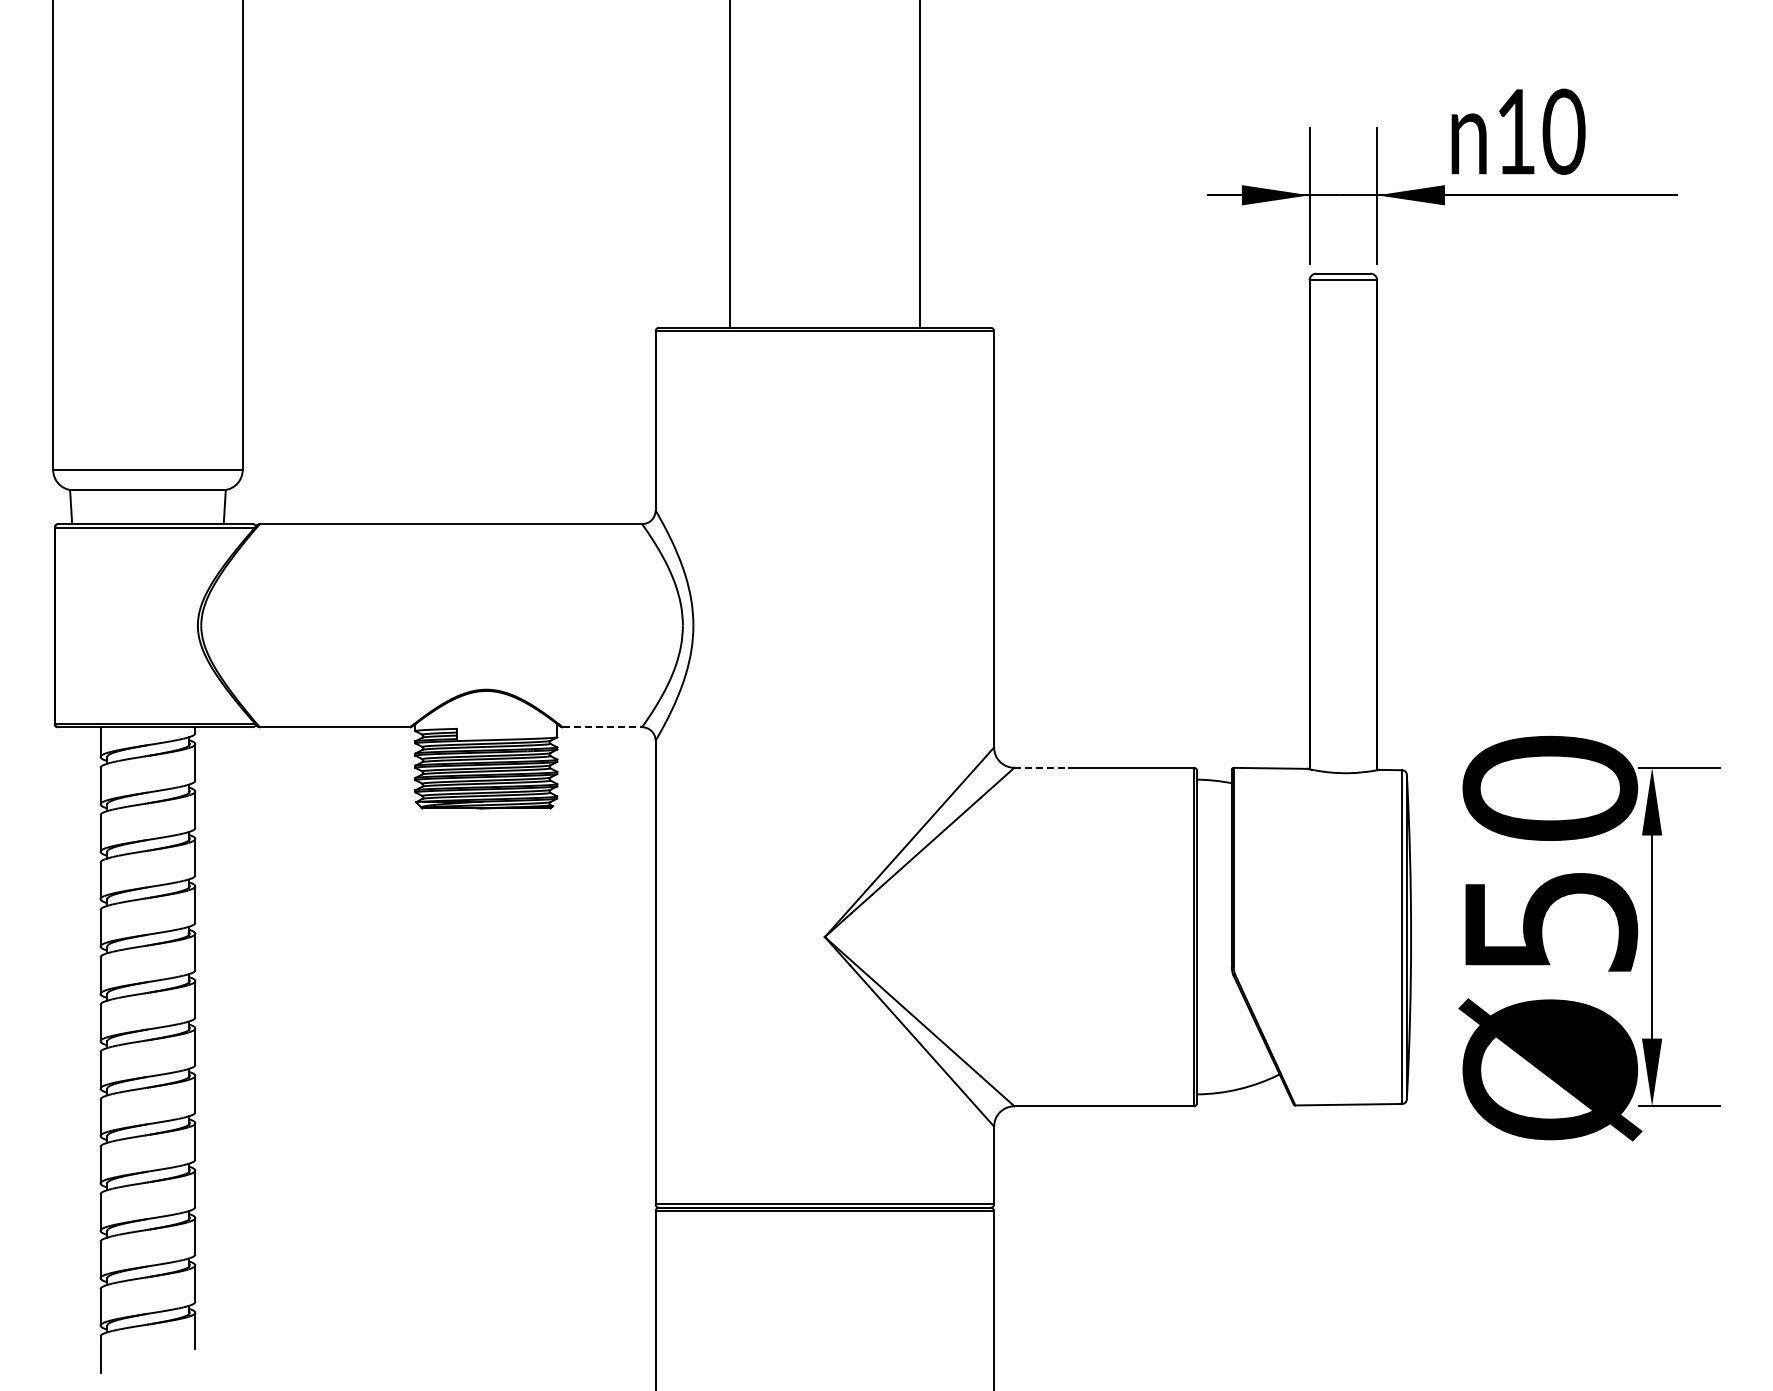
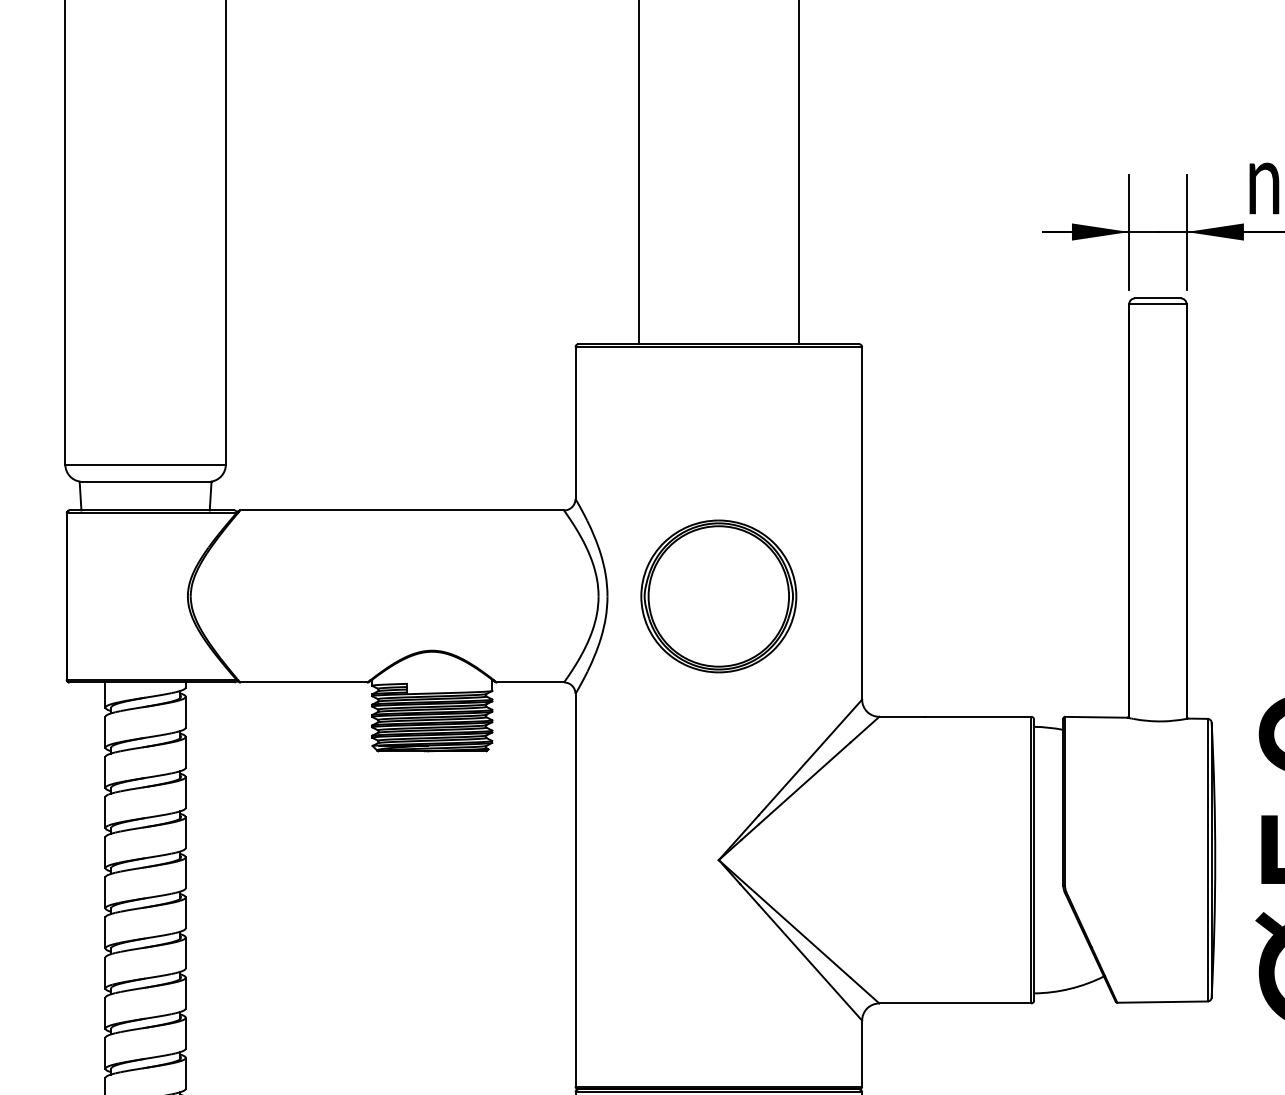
part: (824, 625) -> (718, 596), added
line: (602, 727) -> (530, 682), dashed -> solid
line: (1041, 767) -> (902, 716), dashed -> solid

